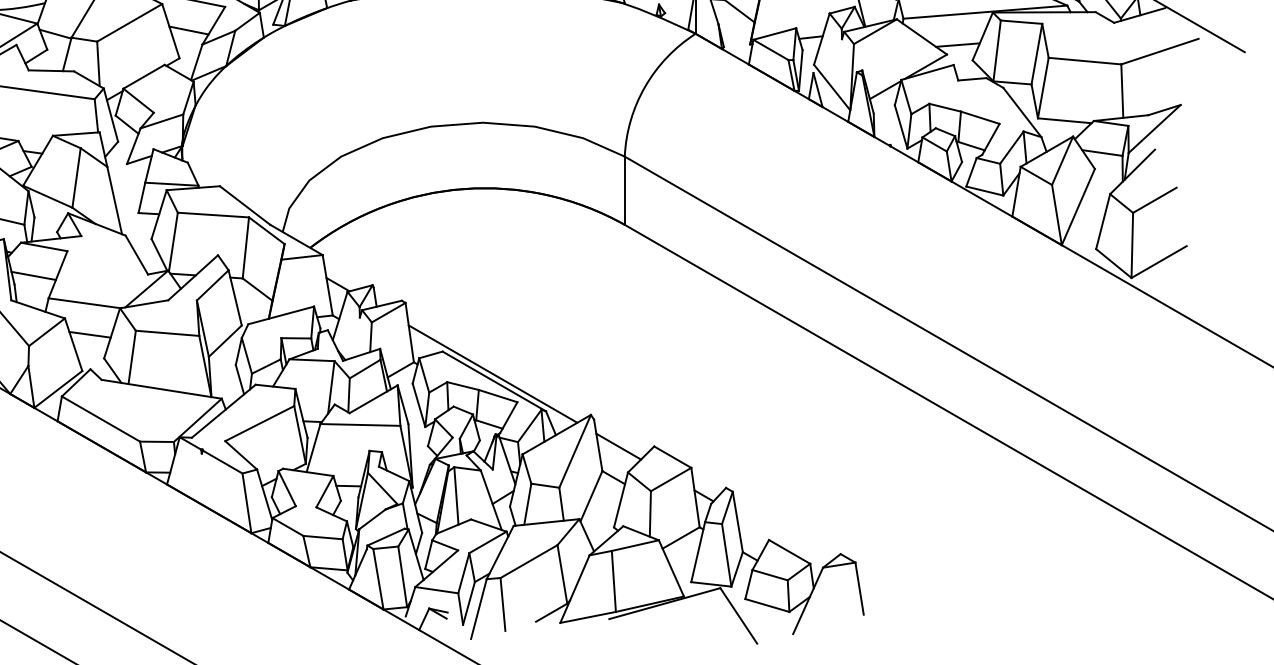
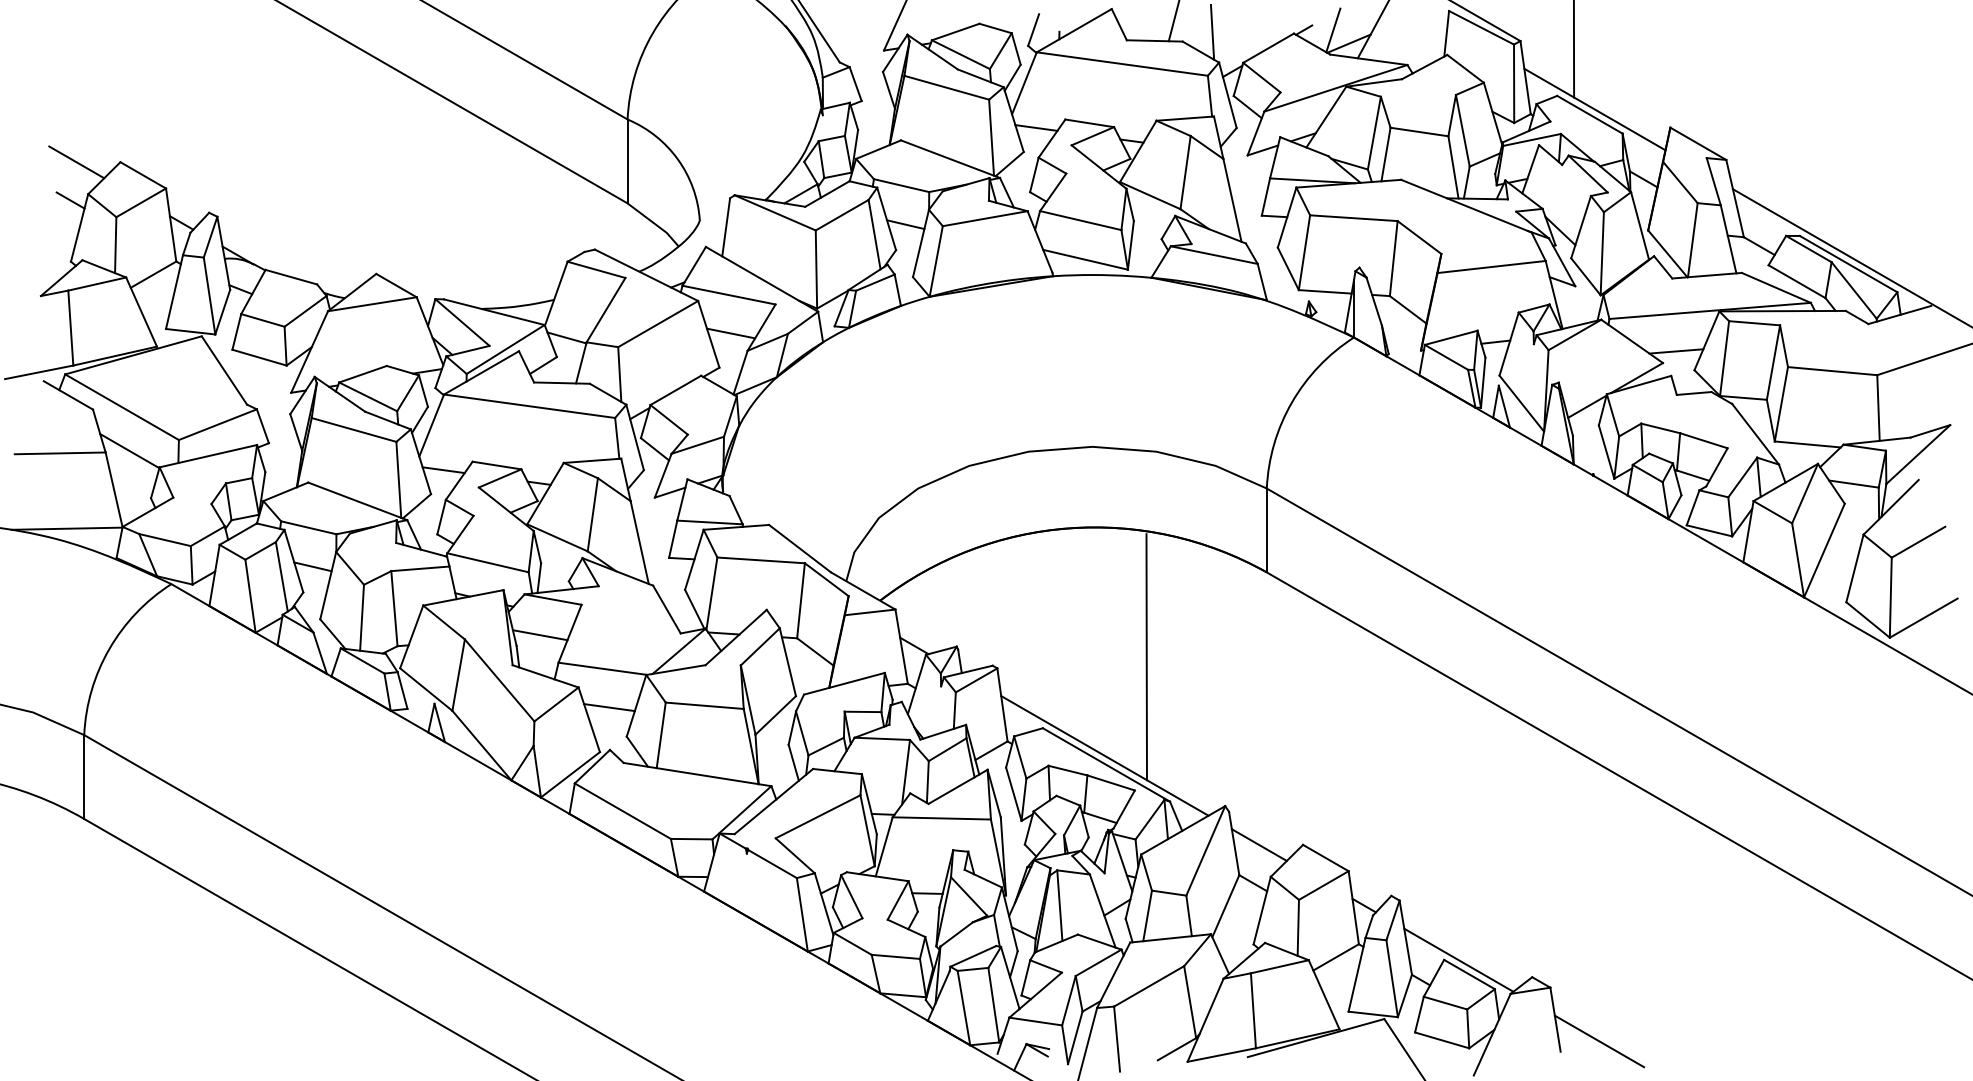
line: (526, 294) -> (1146, 657), added
line: (780, 539) -> (1458, 959), added
line: (895, 606) -> (1599, 1041), added

